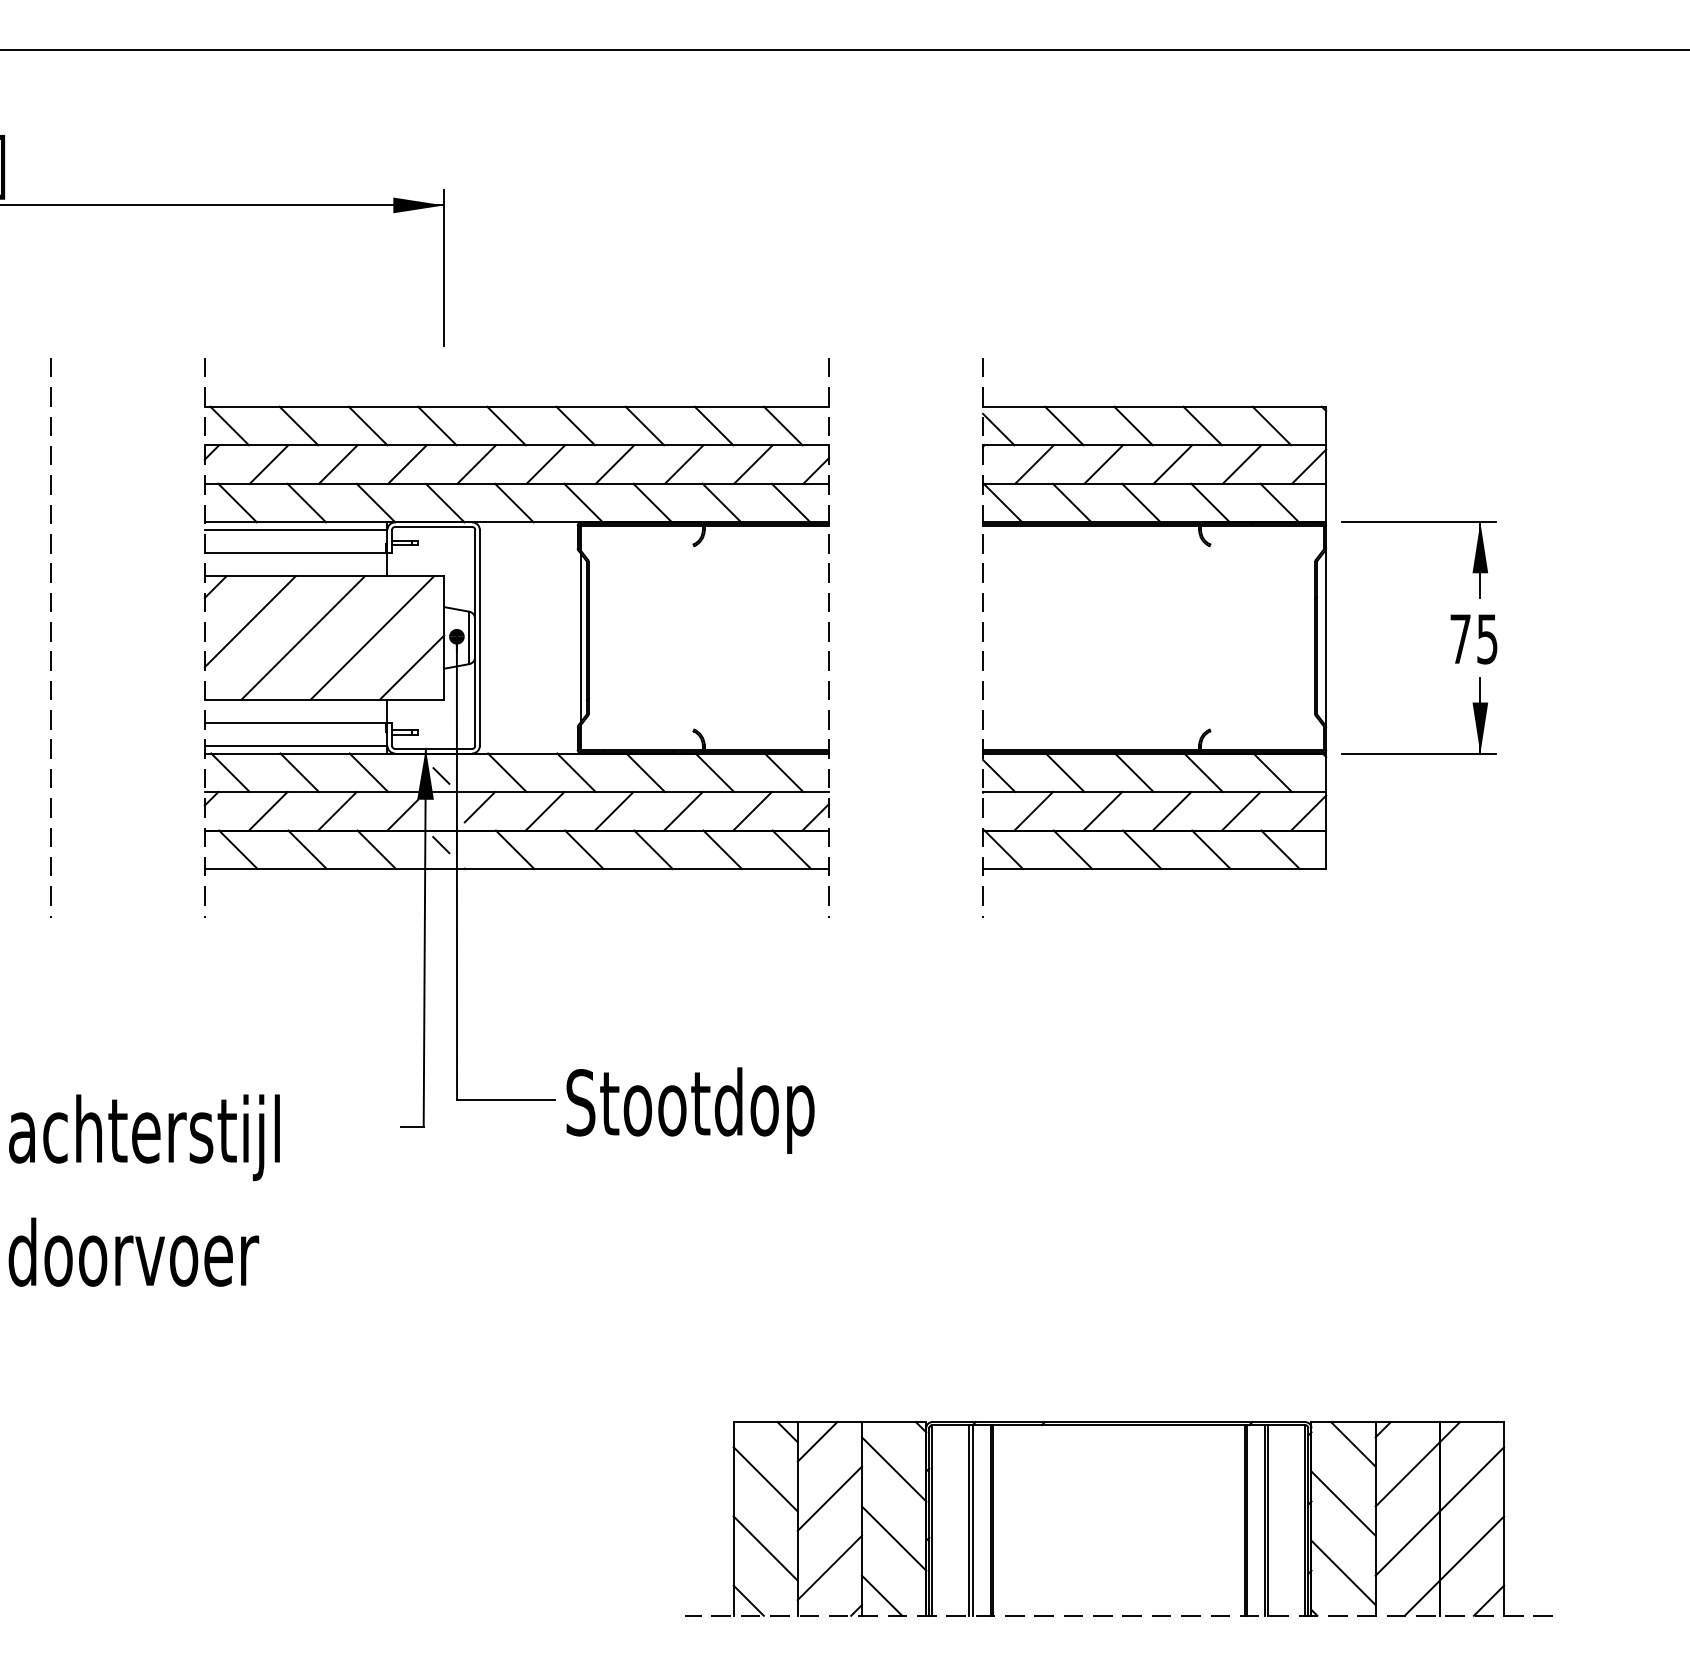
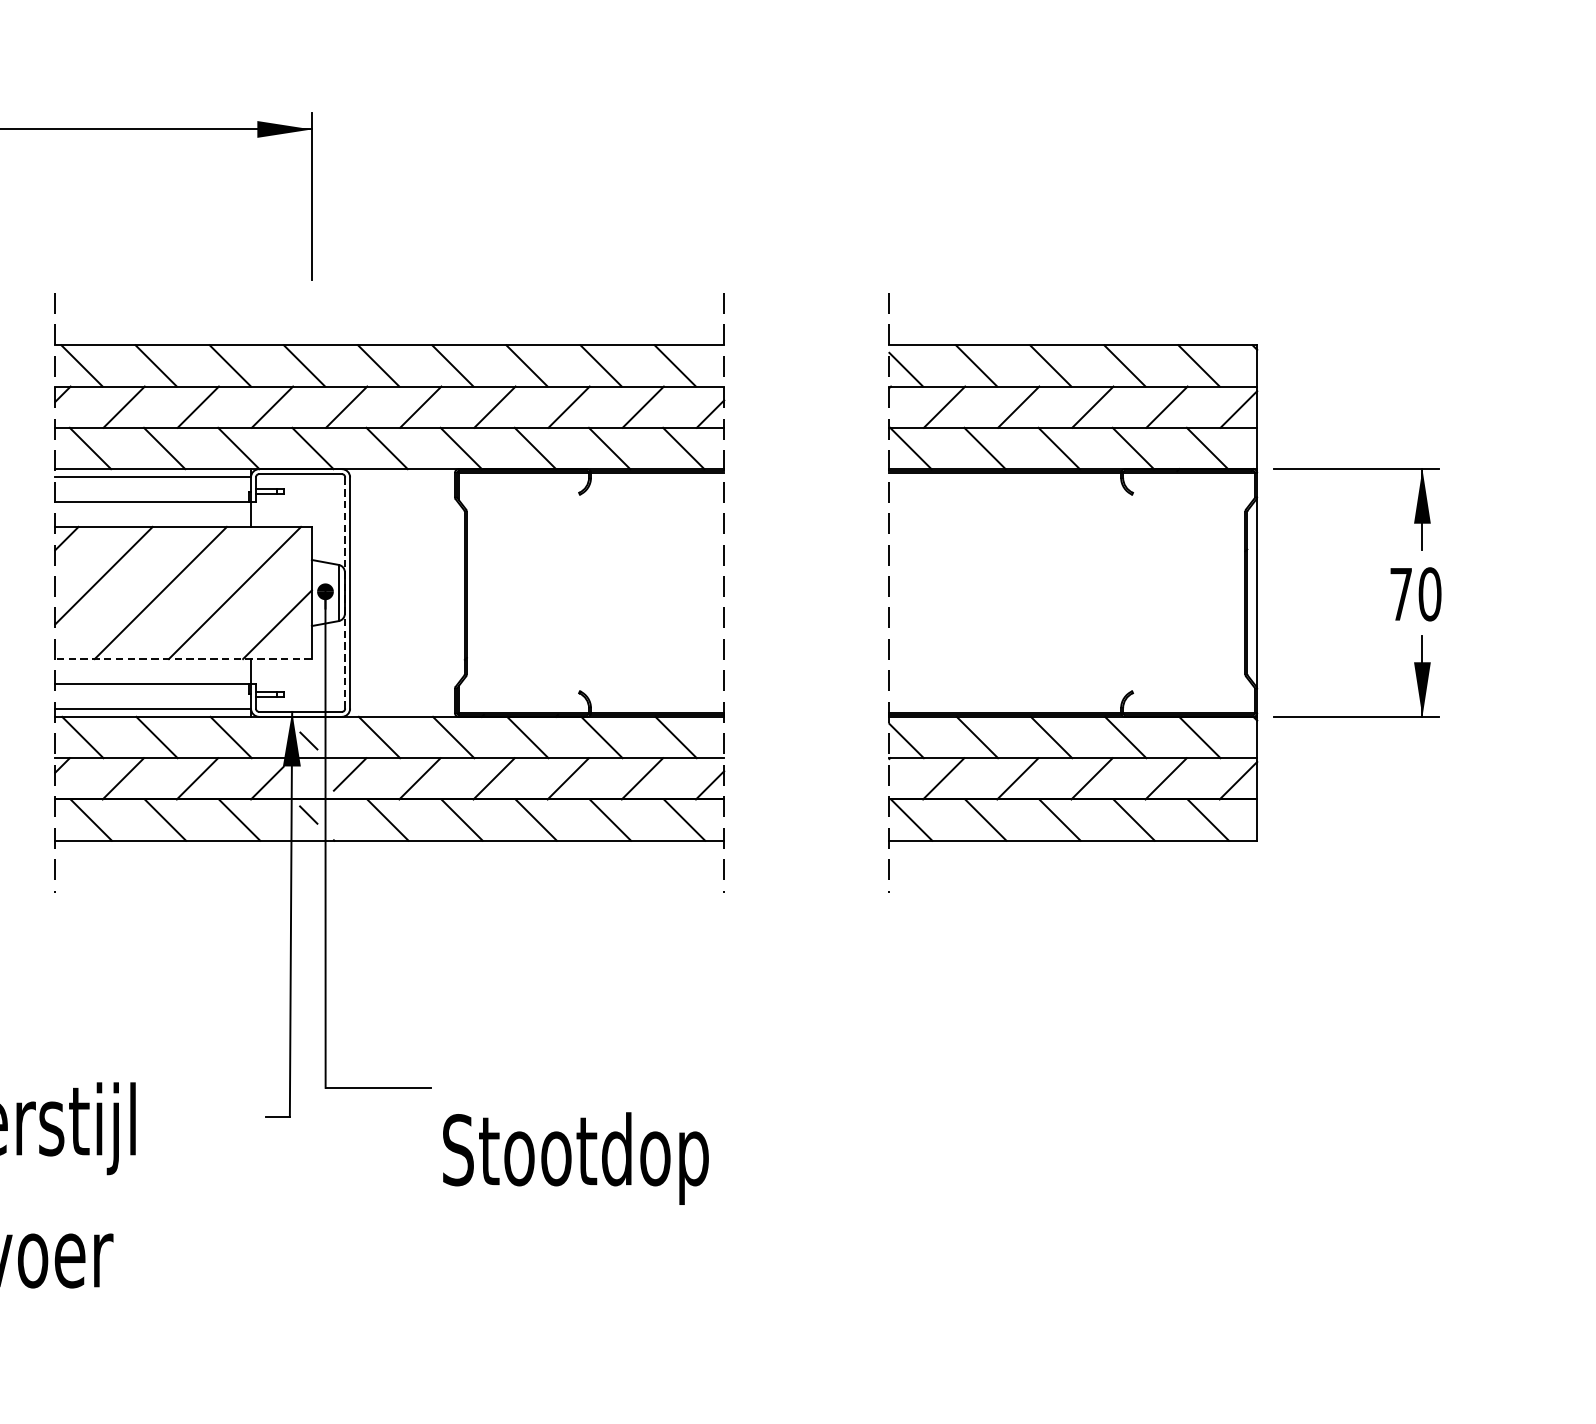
line: (475, 637) -> (345, 592), solid -> dashed
line: (581, 637) -> (459, 592), removed
text: (1487, 638) -> (1430, 593), 75 -> 70
line: (324, 699) -> (183, 659), solid -> dashed
text: (690, 1110) -> (575, 1158), moved

